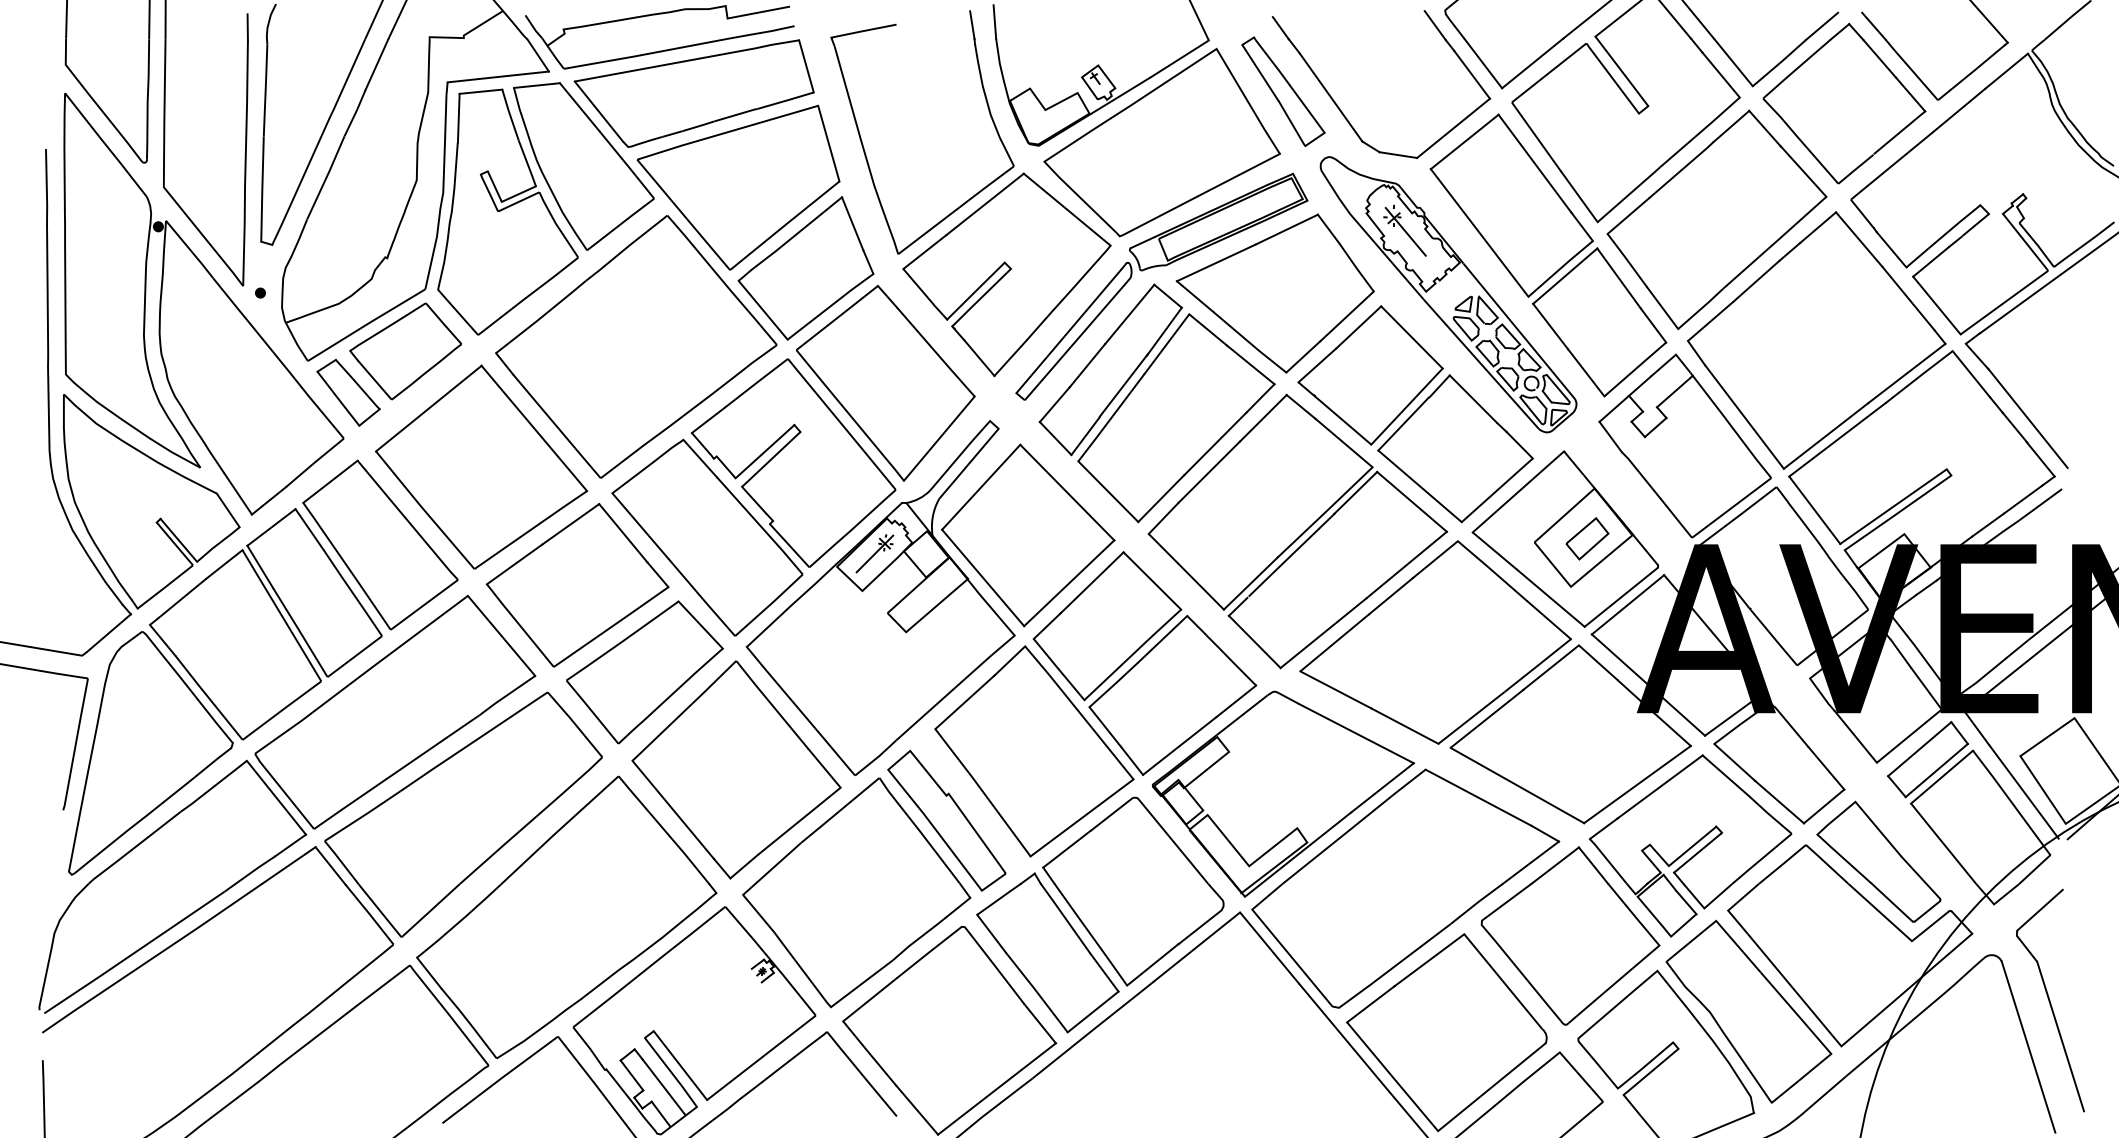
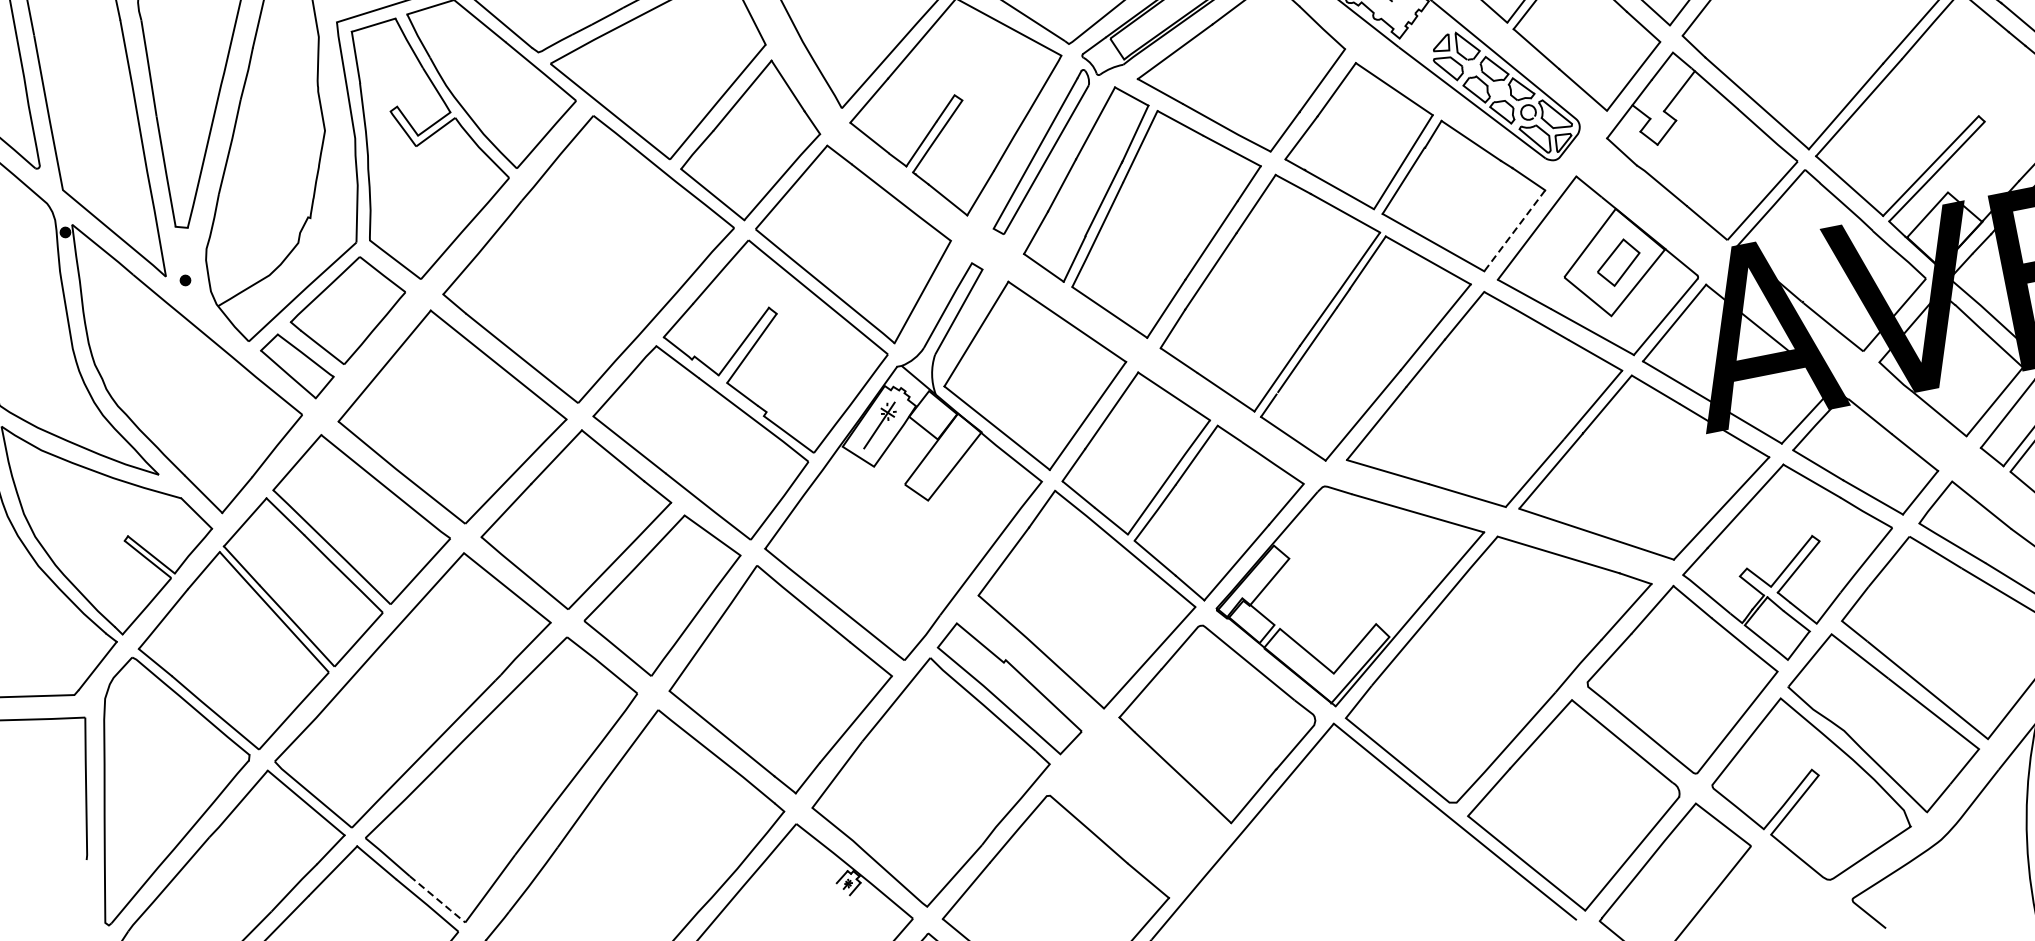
line: (1497, 490) -> (1515, 230), solid -> dashed
line: (380, 911) -> (438, 900), solid -> dashed
part: (1047, 952) -> (1141, 805), removed

